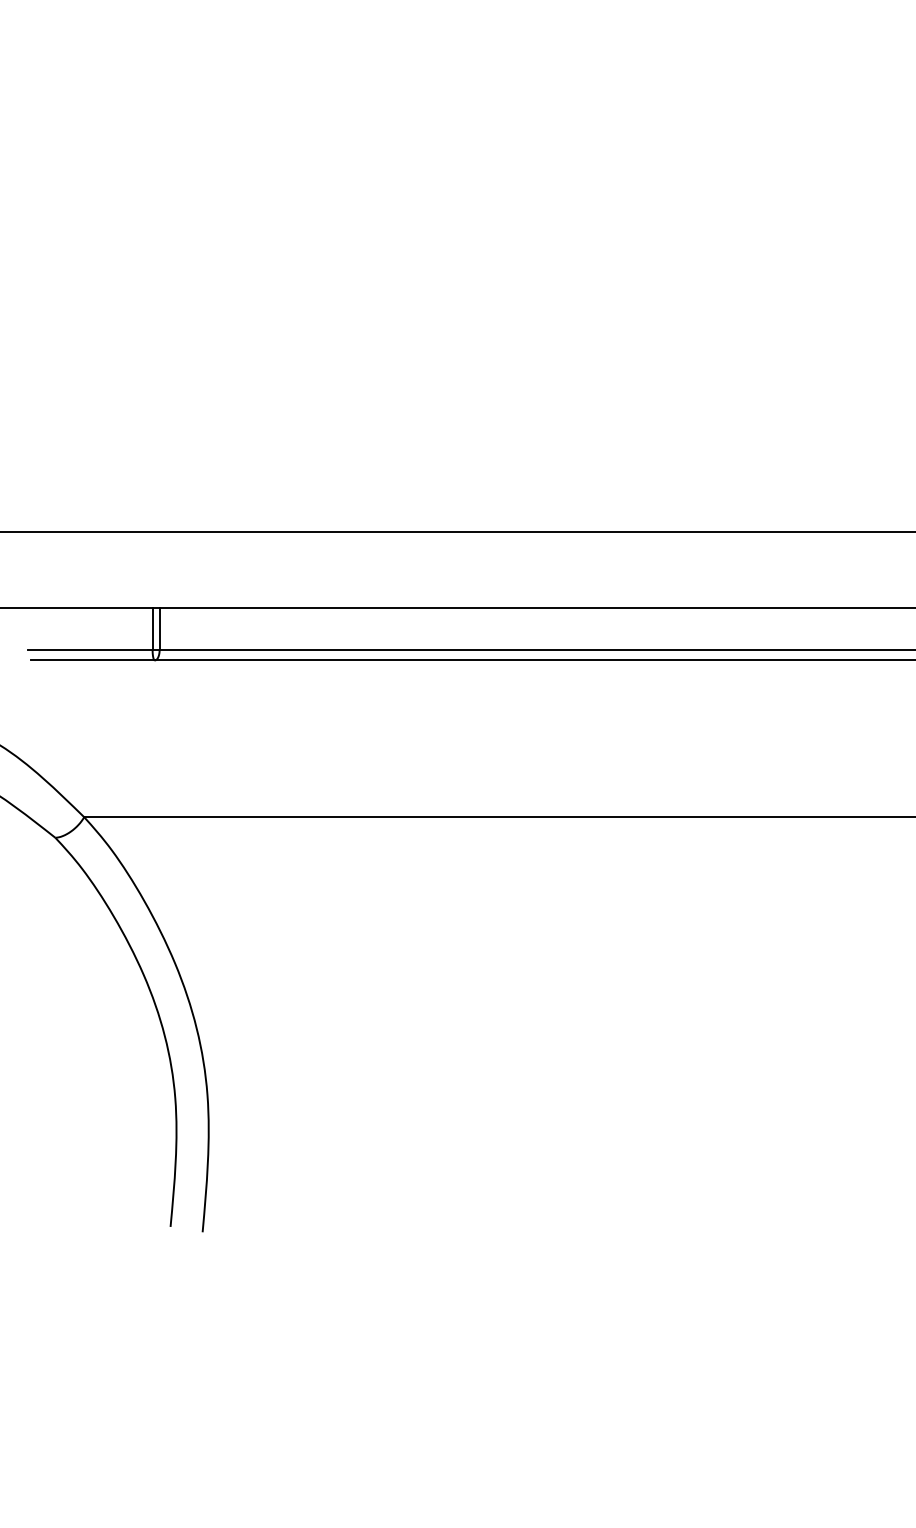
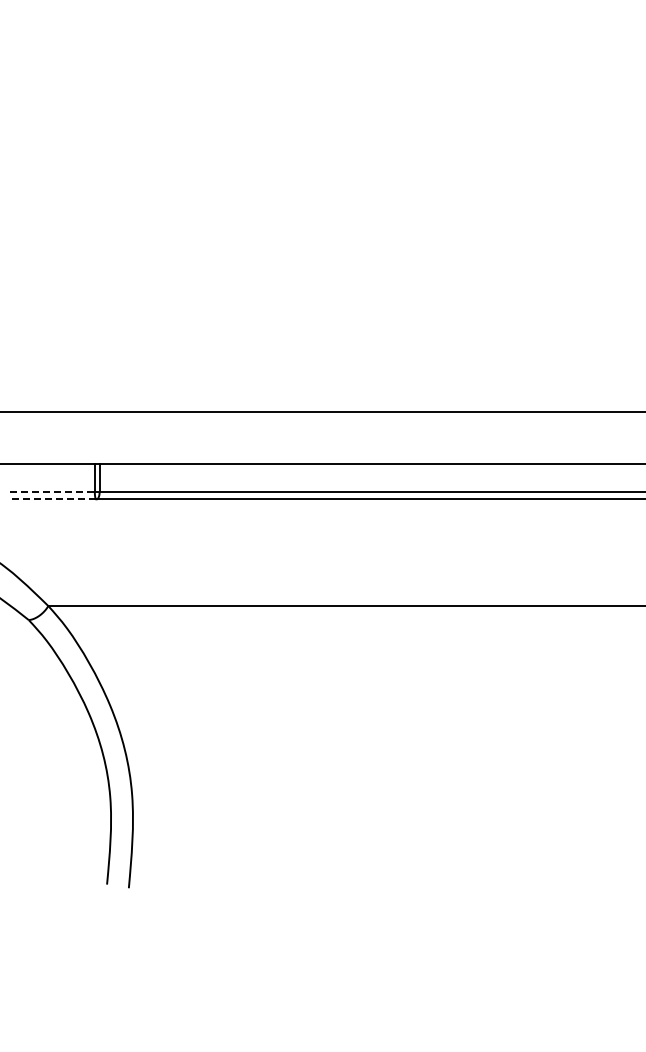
line: (91, 650) -> (53, 492), solid -> dashed
line: (93, 660) -> (54, 499), solid -> dashed

